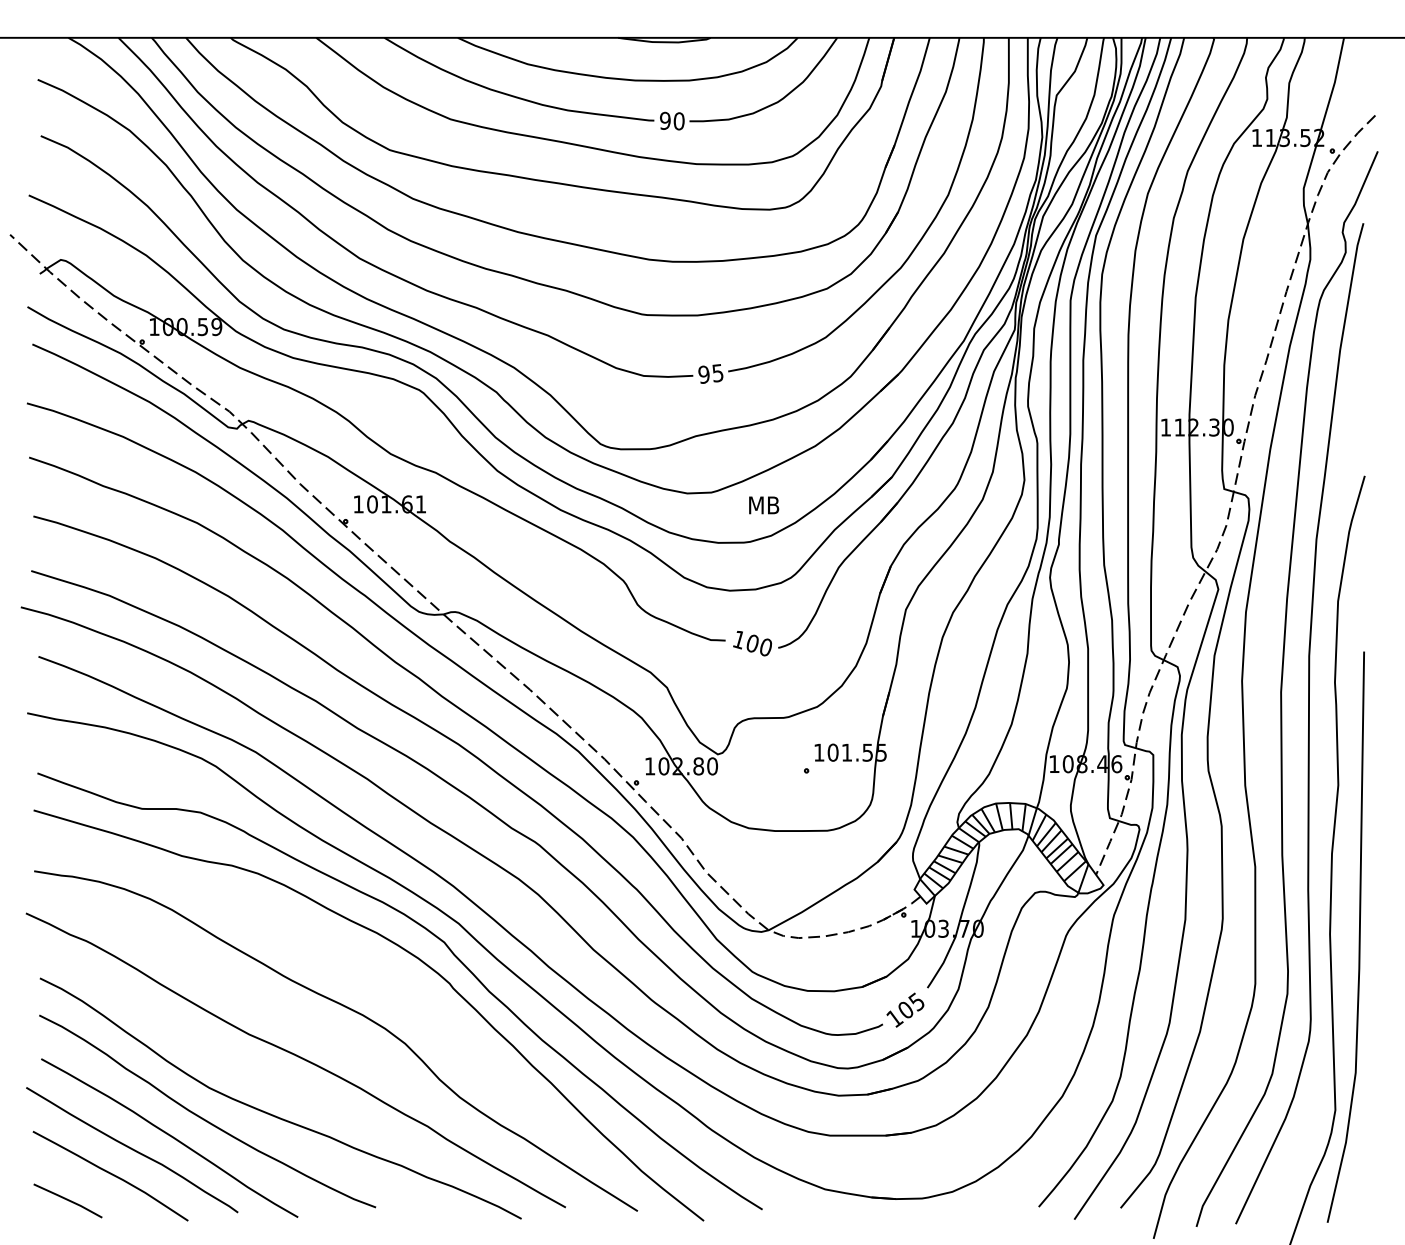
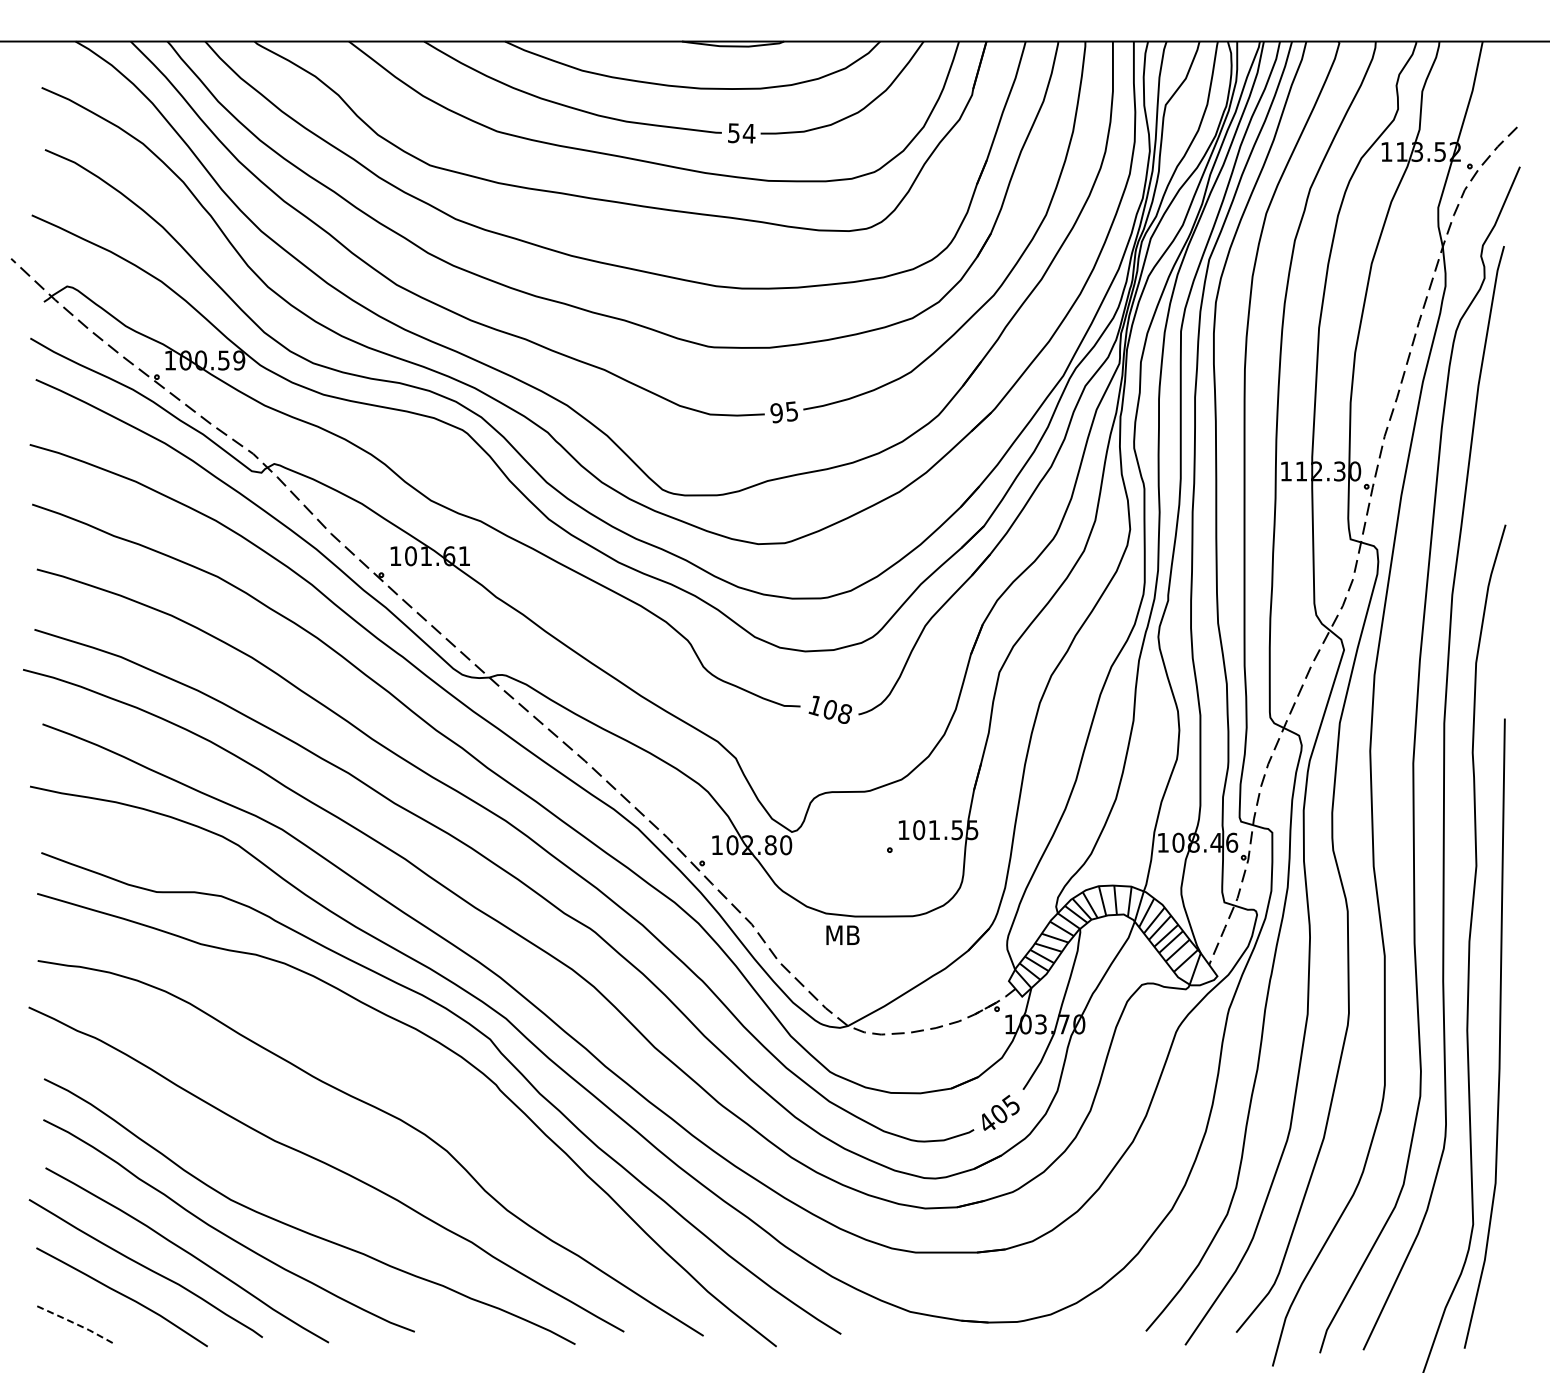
text: (672, 121) -> (741, 133), 90 -> 54
text: (763, 504) -> (842, 934), moved
text: (766, 646) -> (845, 713), 100 -> 108
text: (895, 1018) -> (987, 1123), 105 -> 405
line: (69, 1199) -> (76, 1323), solid -> dashed

